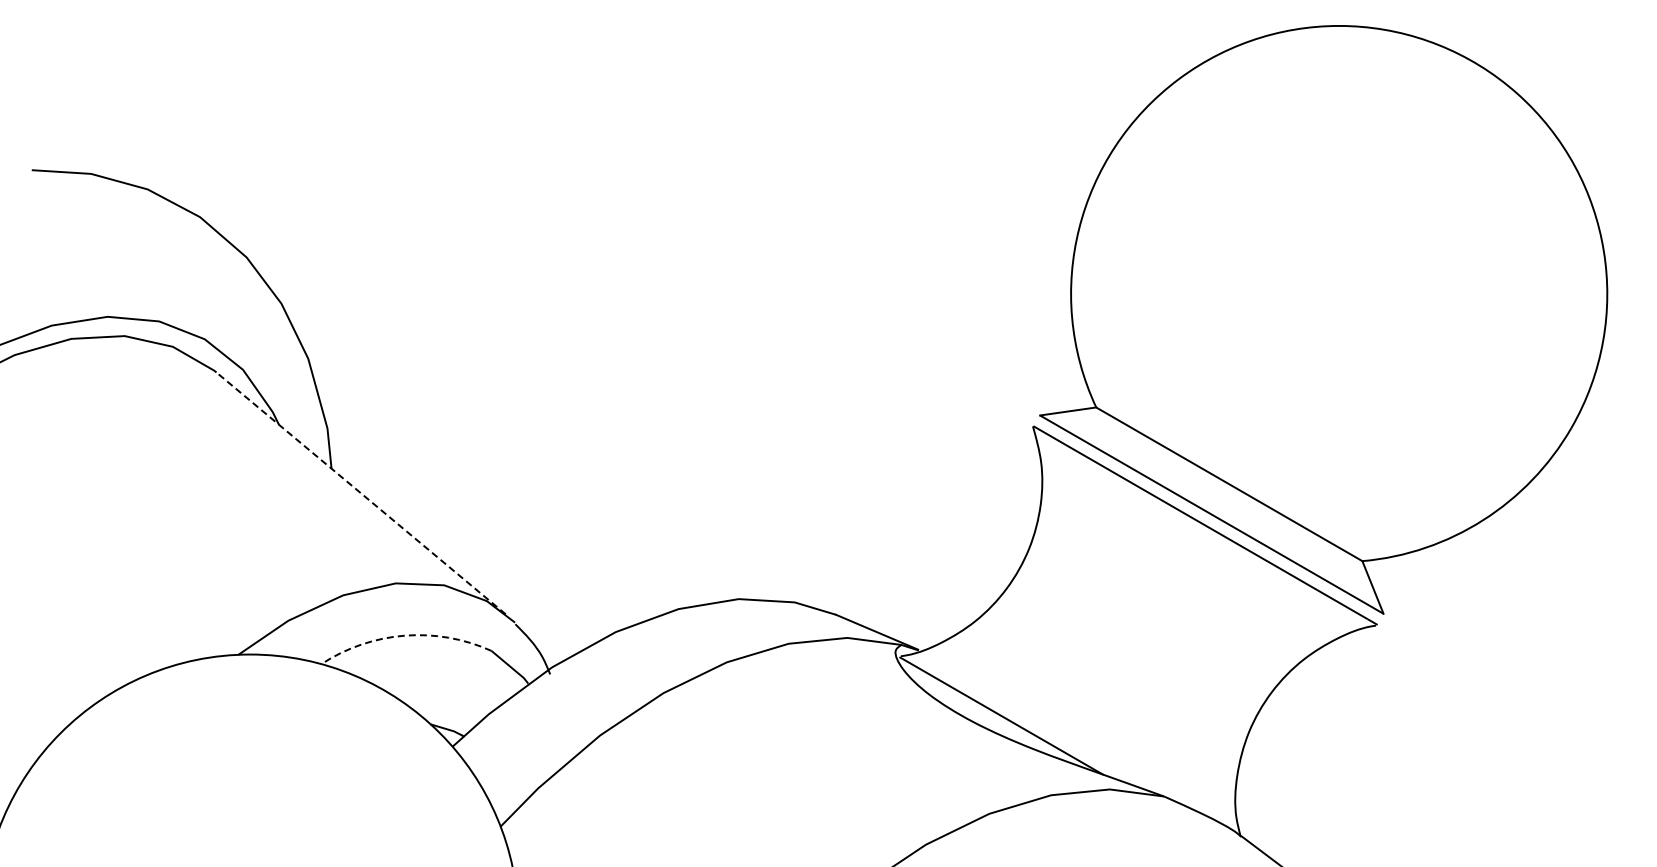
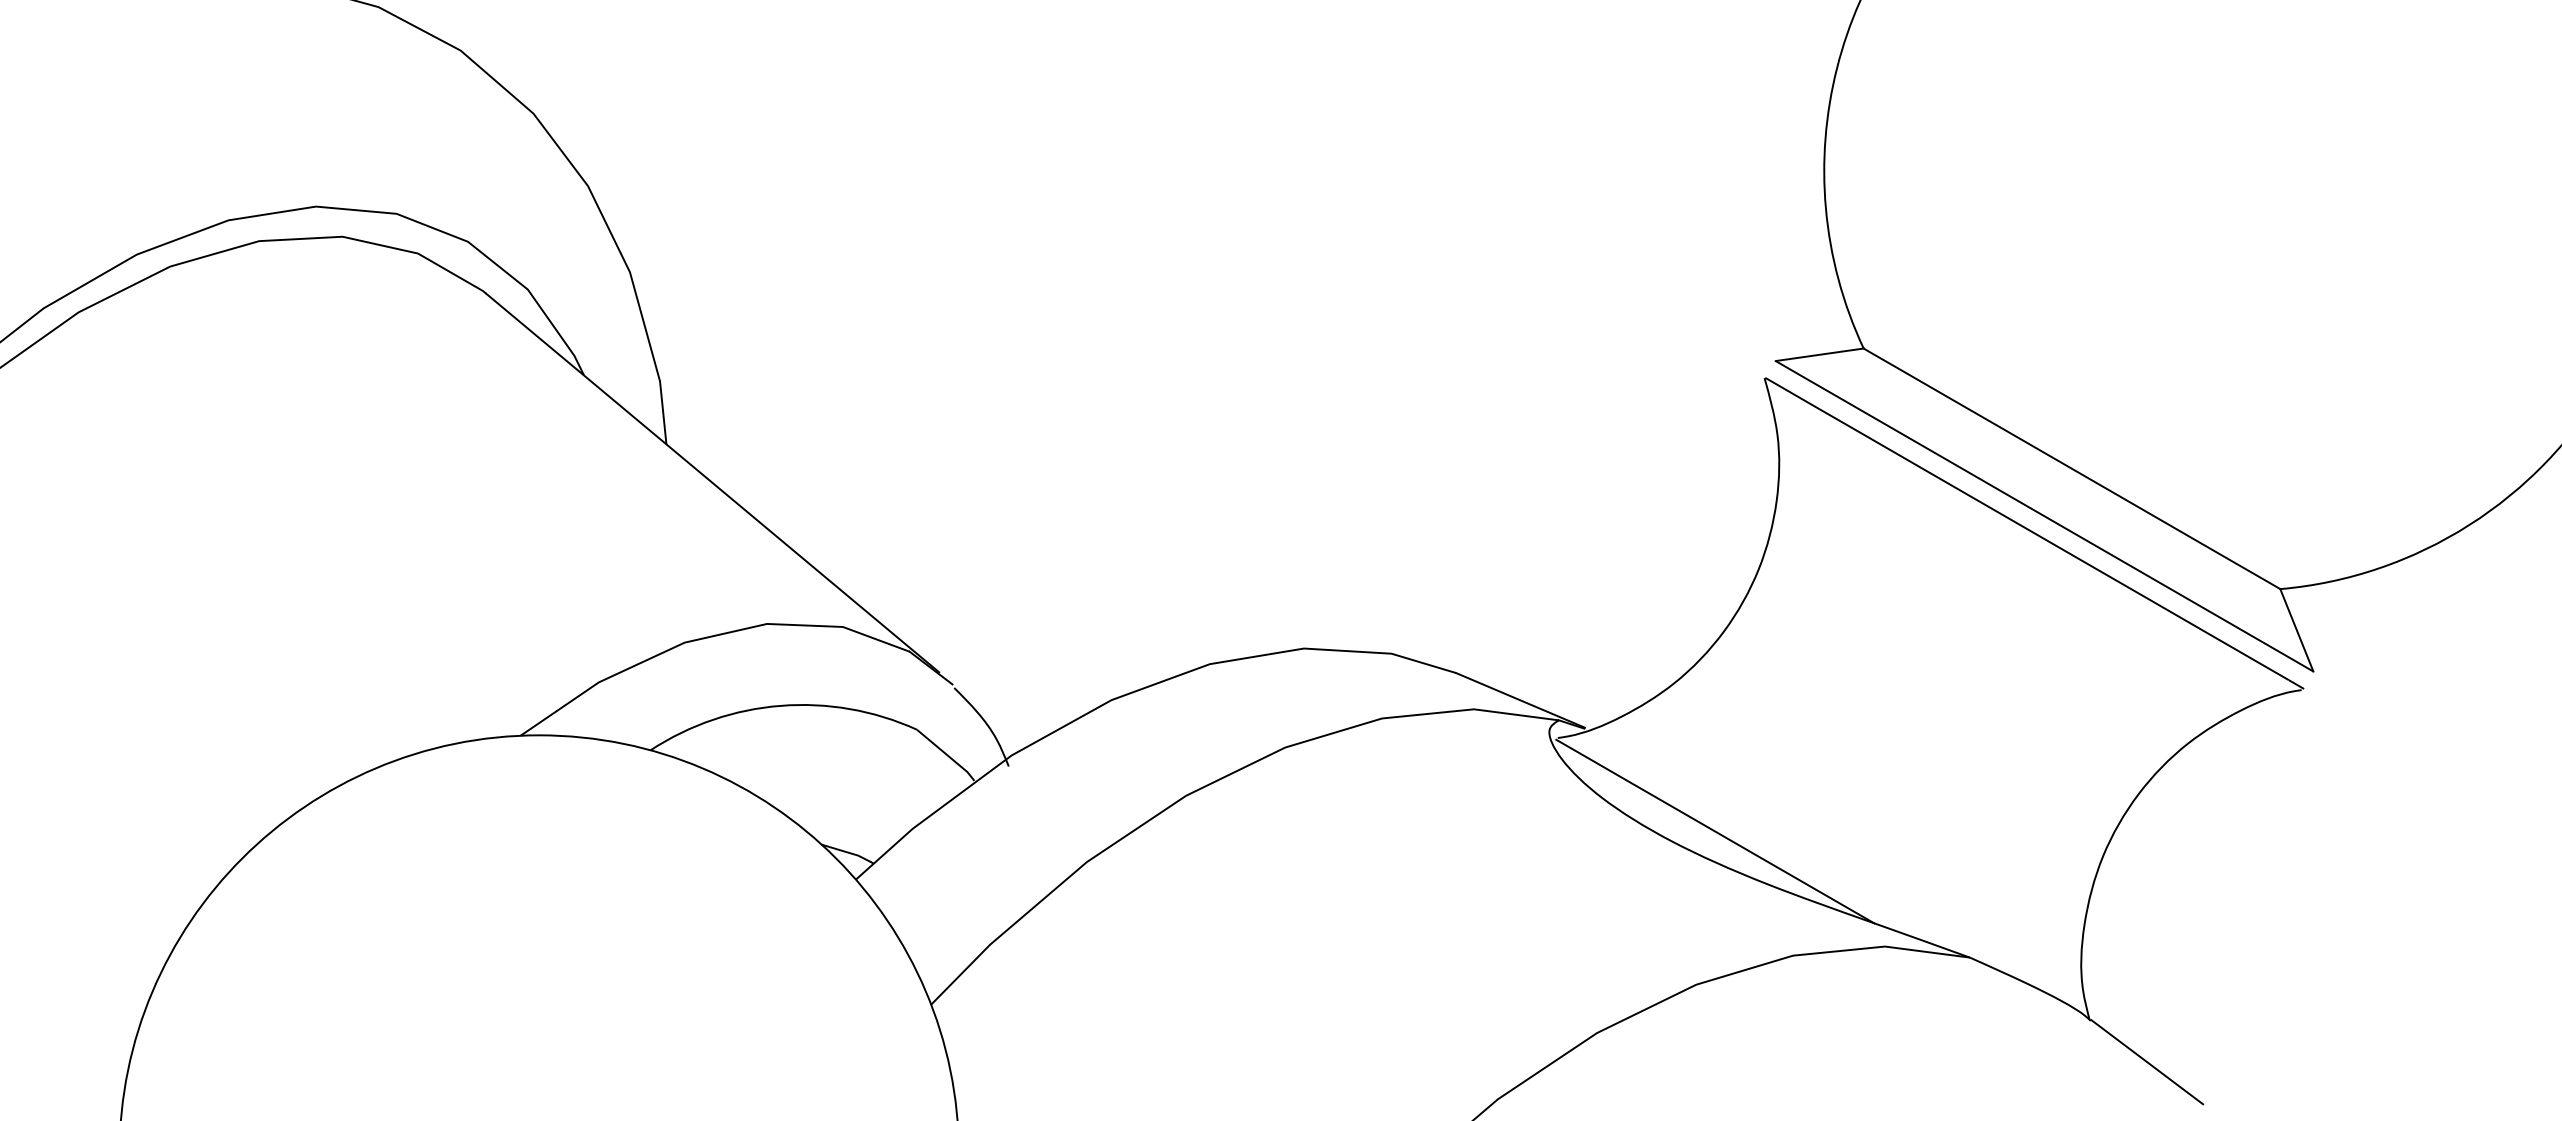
line: (361, 493) -> (713, 483), dashed -> solid
arc: (404, 635) -> (780, 705), dashed -> solid

